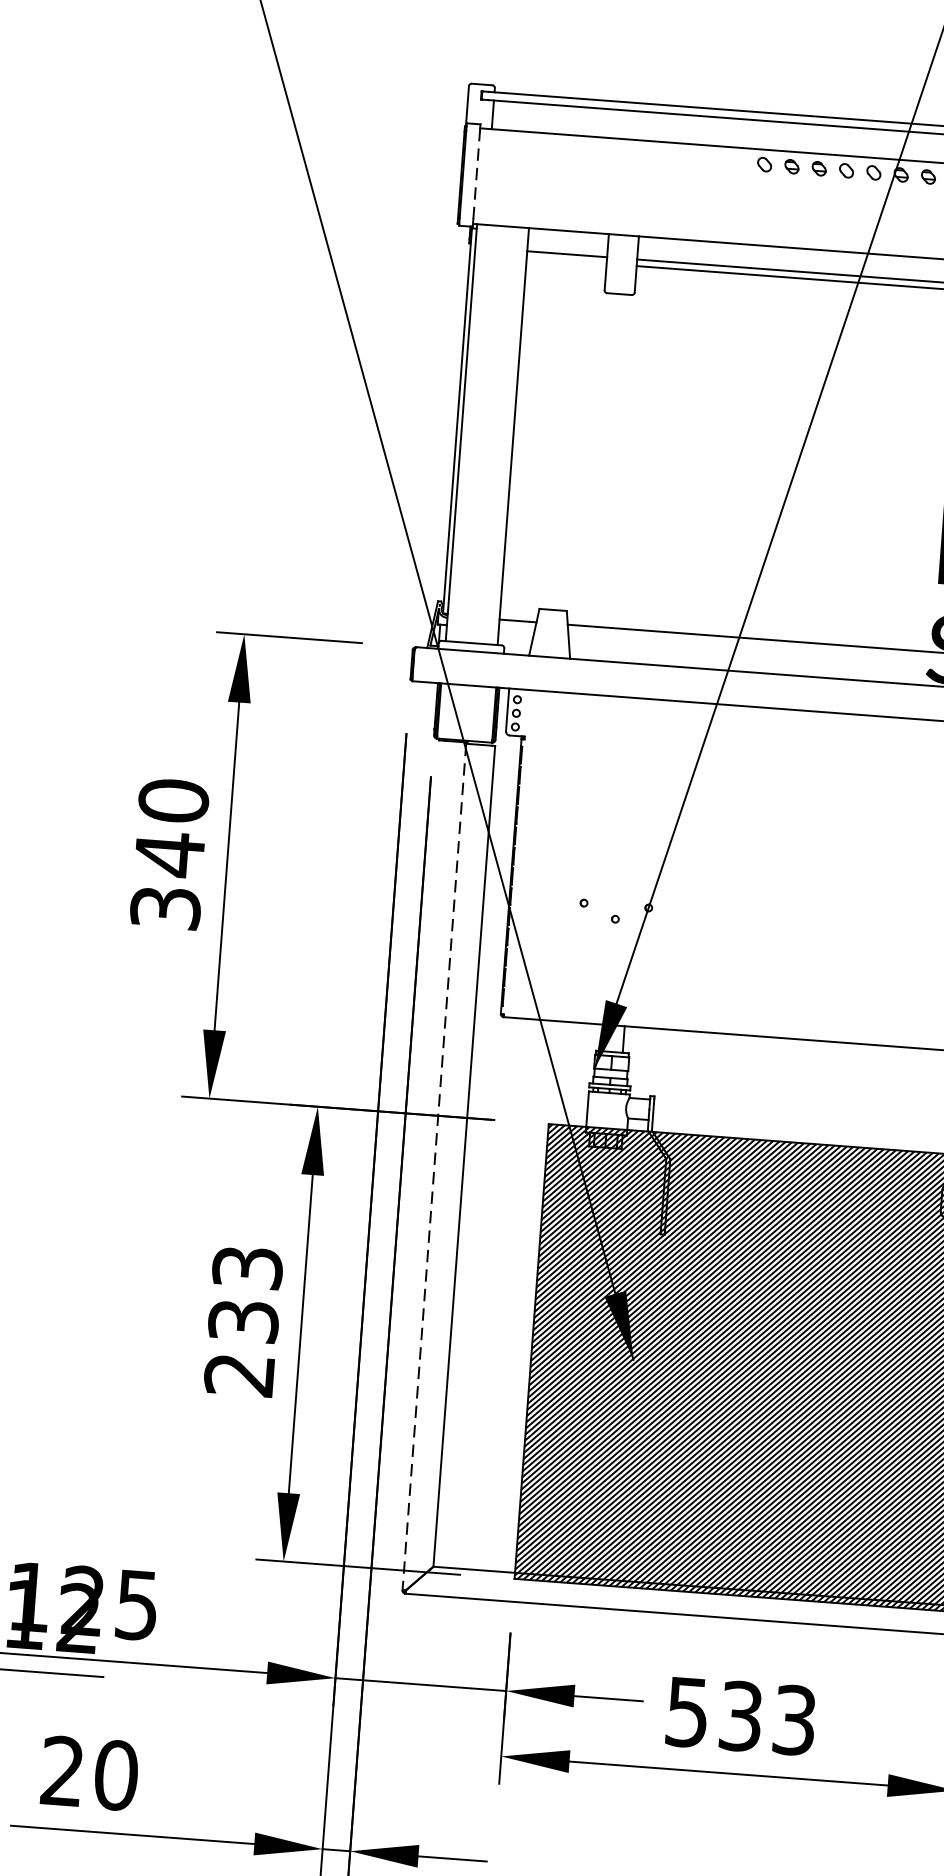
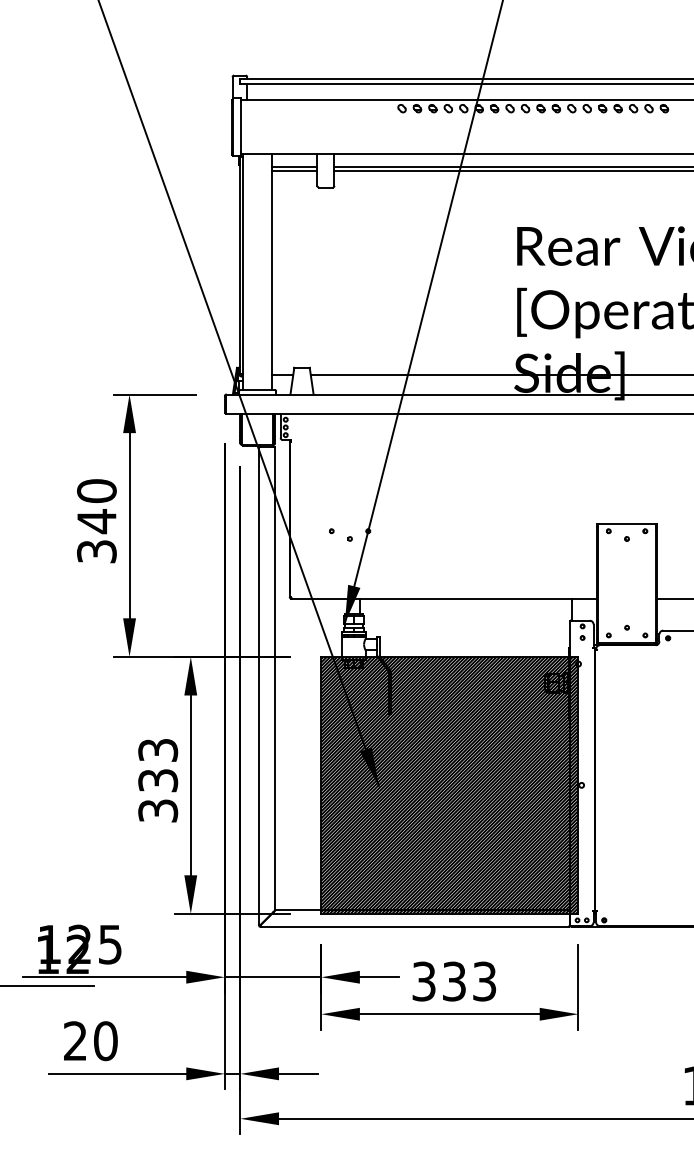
line: (476, 174) -> (240, 126), dashed -> solid
line: (565, 261) -> (294, 171), added
line: (433, 1168) -> (258, 686), dashed -> solid
text: (240, 1374) -> (158, 810), 233 -> 333
text: (688, 1710) -> (424, 980), 533 -> 333

